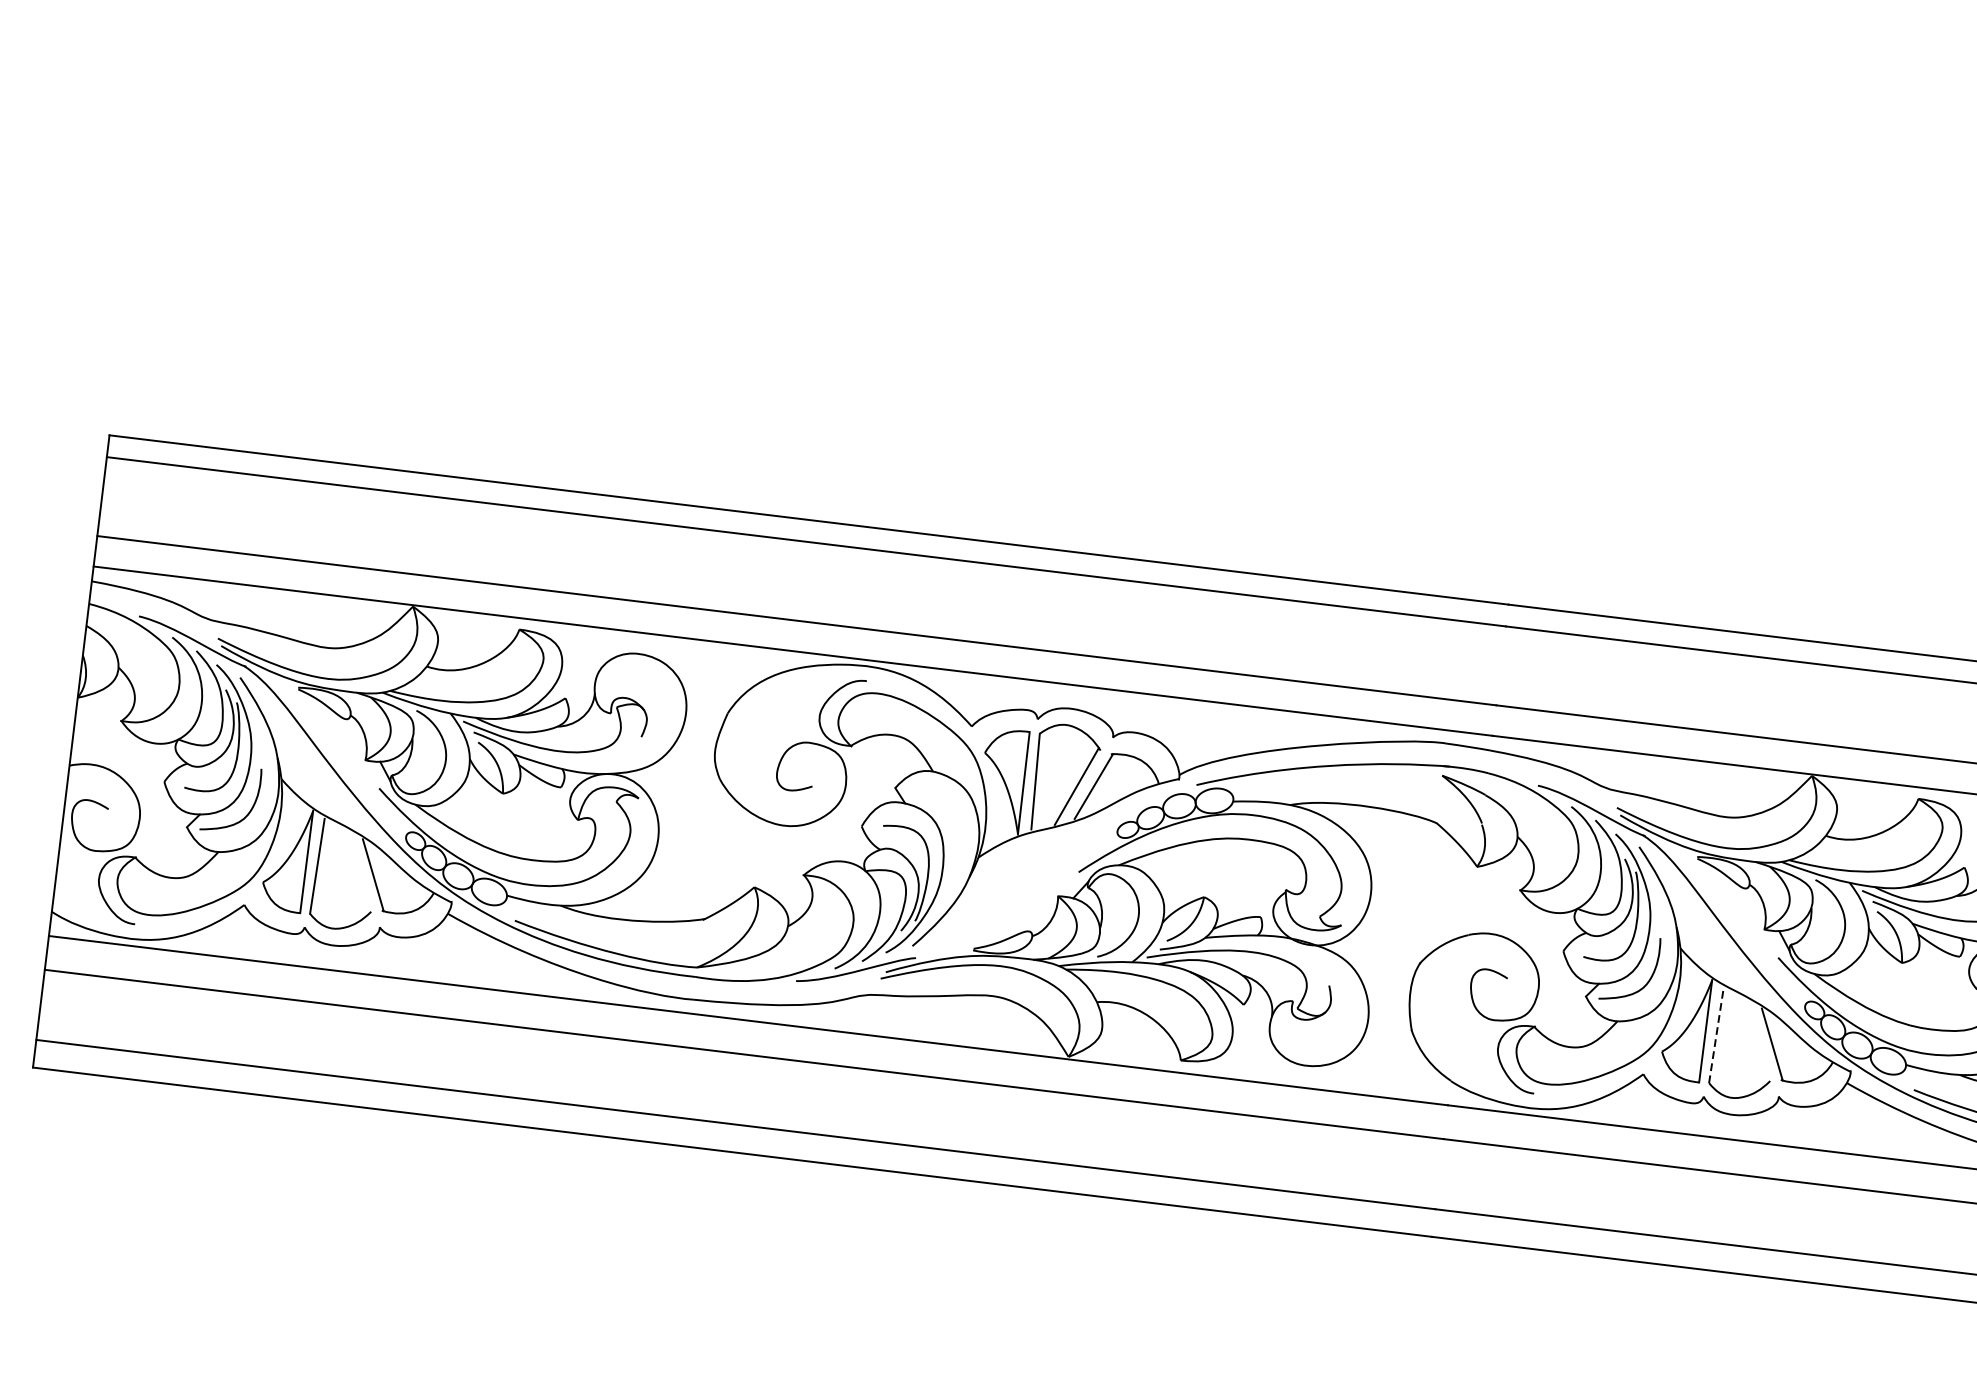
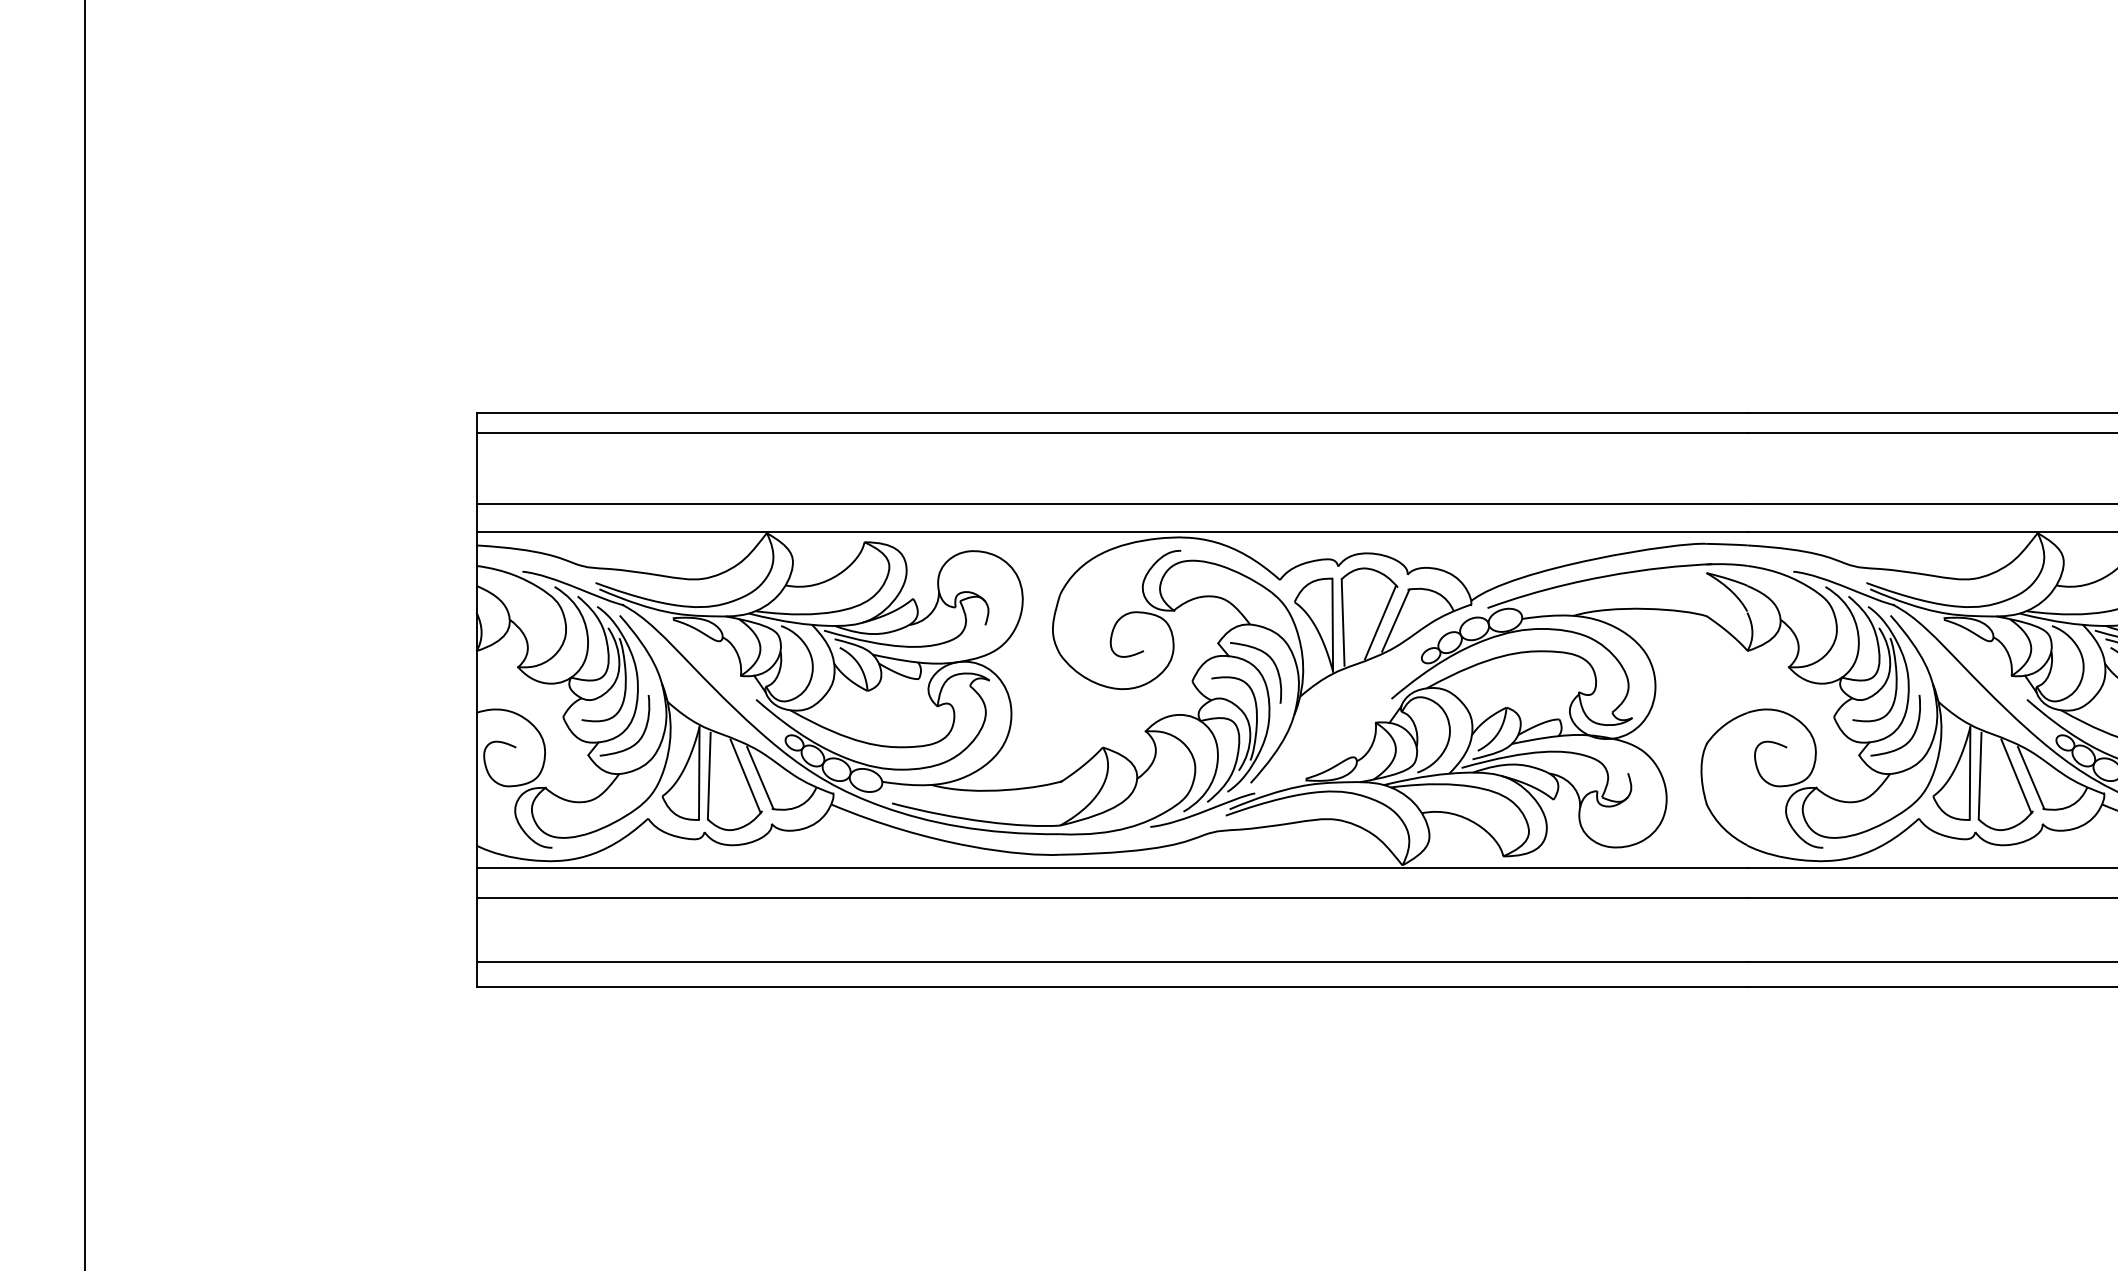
curve: (952, 816) -> (1272, 662), added
line: (357, 871) -> (745, 776), added
line: (1716, 1035) -> (1980, 775), dashed -> solid
line: (1756, 1040) -> (2016, 776), added

